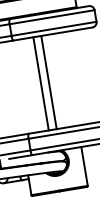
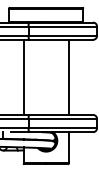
line: (48, 81) -> (68, 76), moved
line: (40, 82) -> (23, 76), moved

